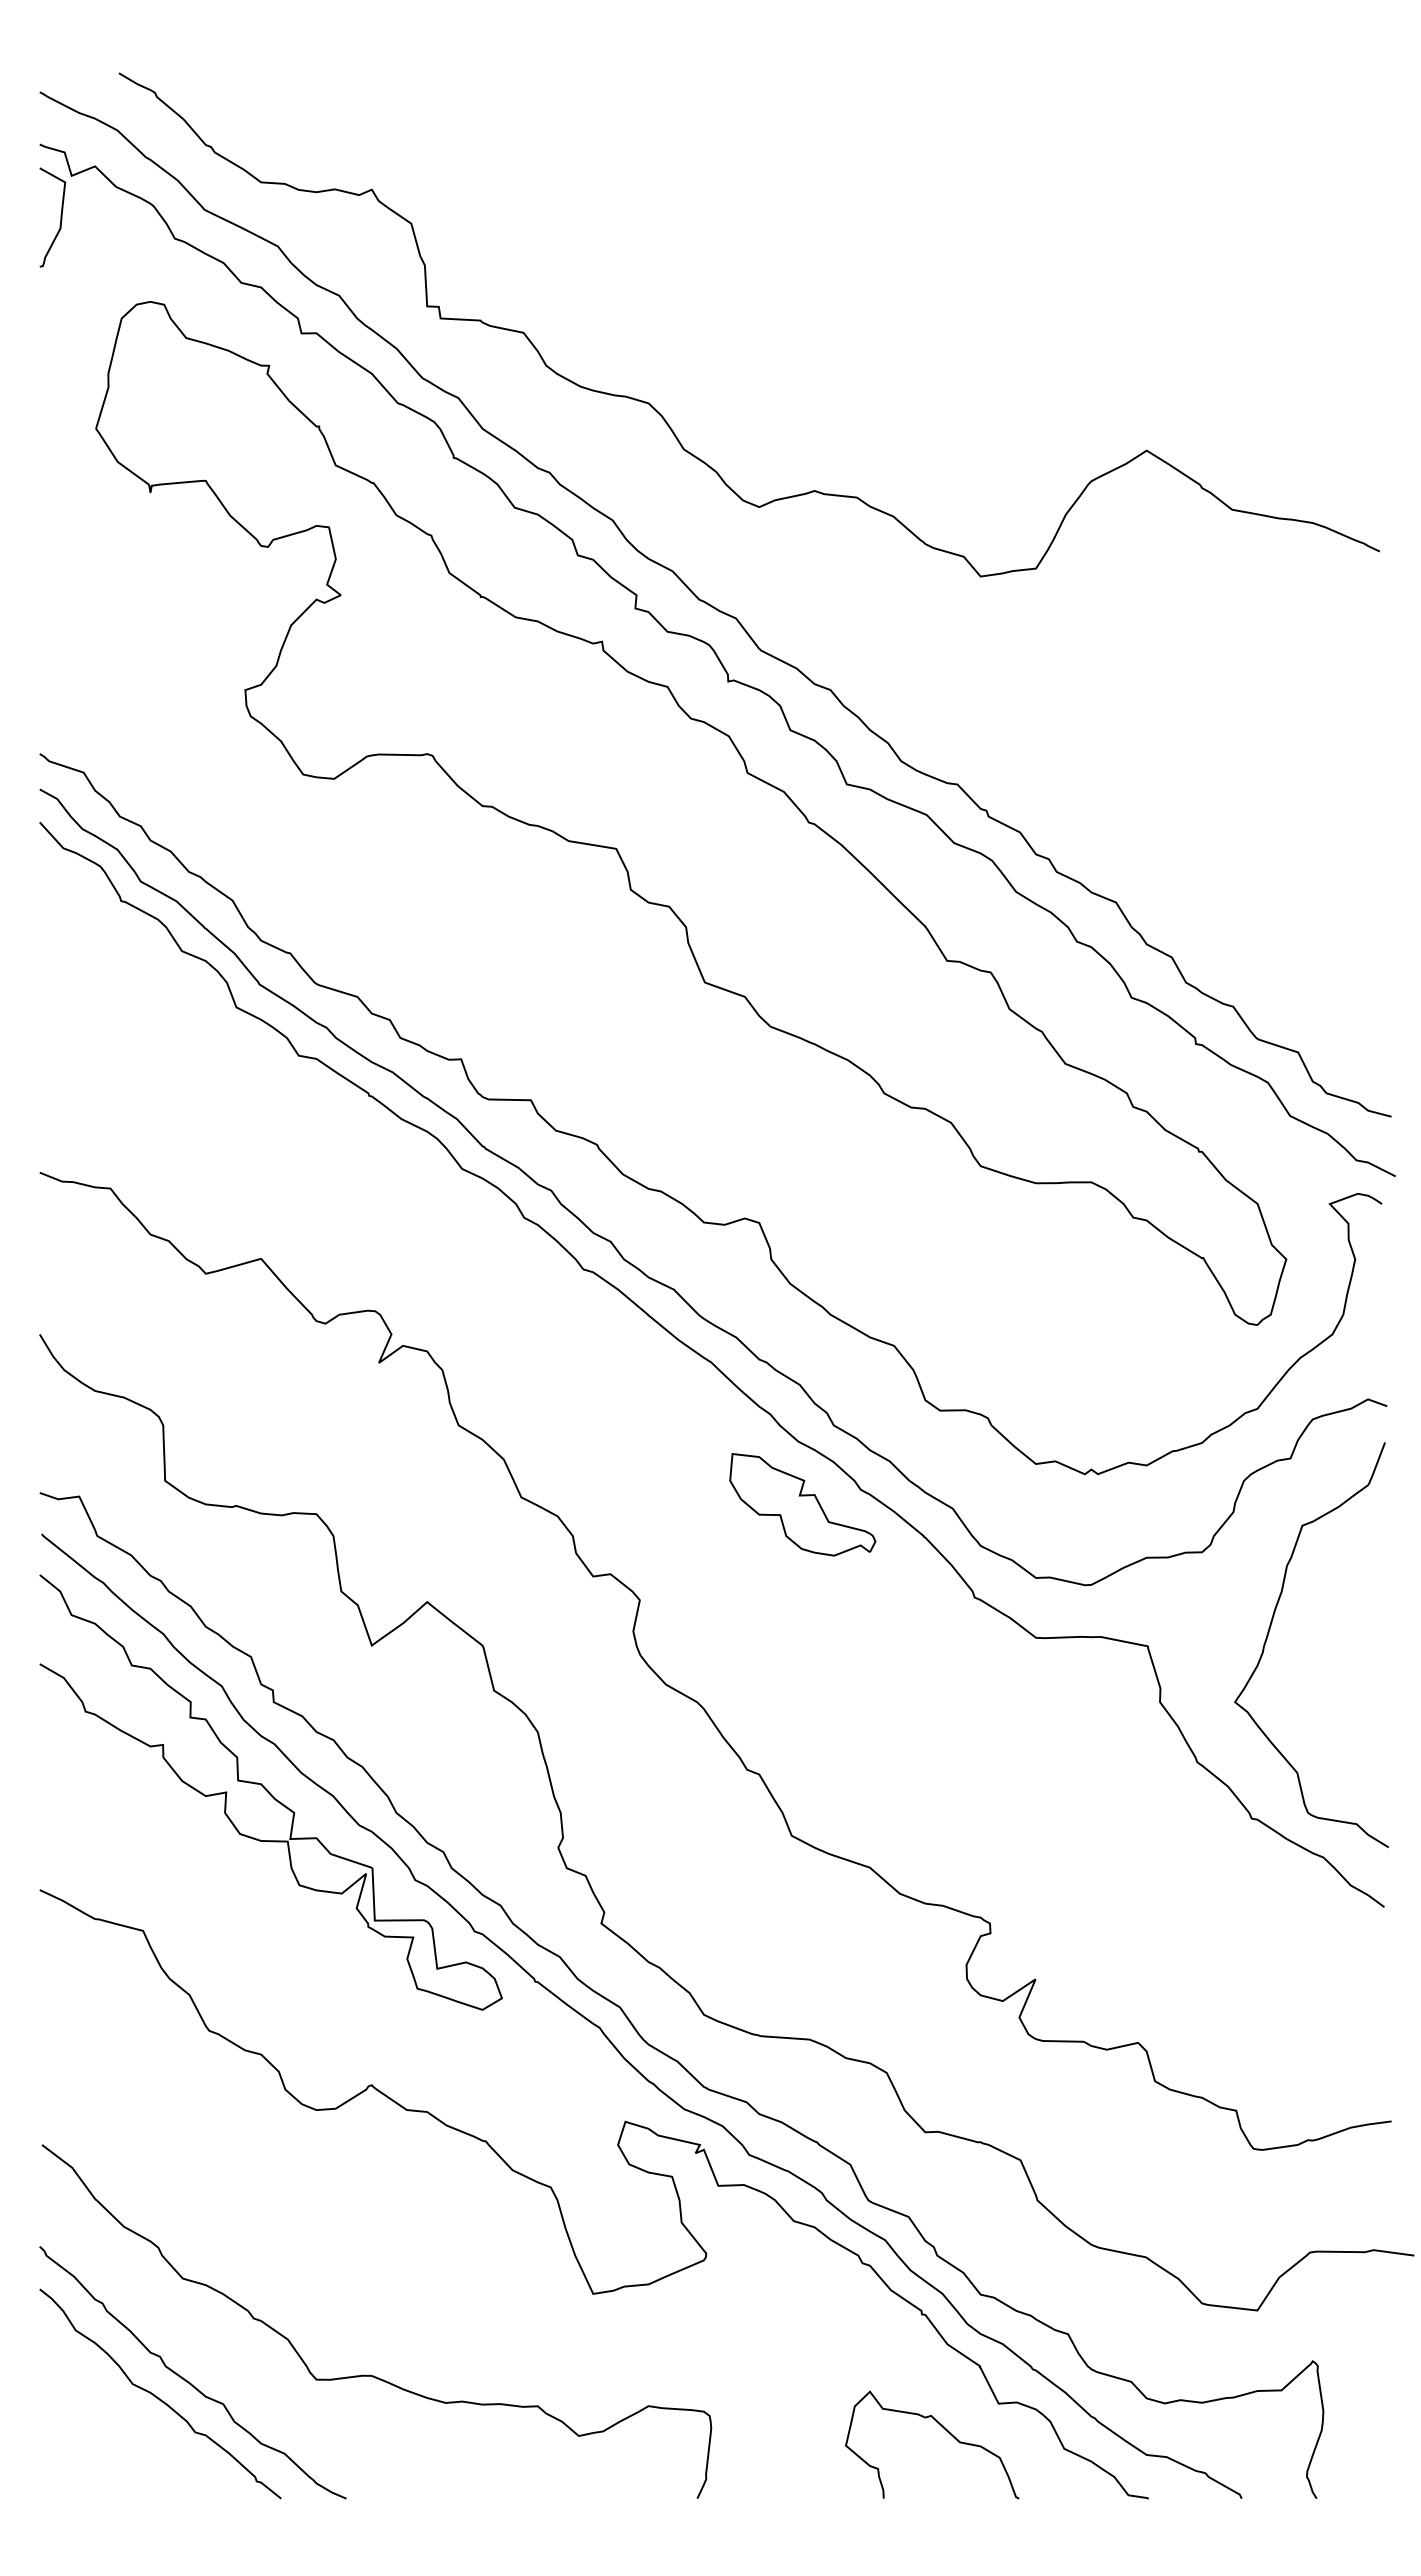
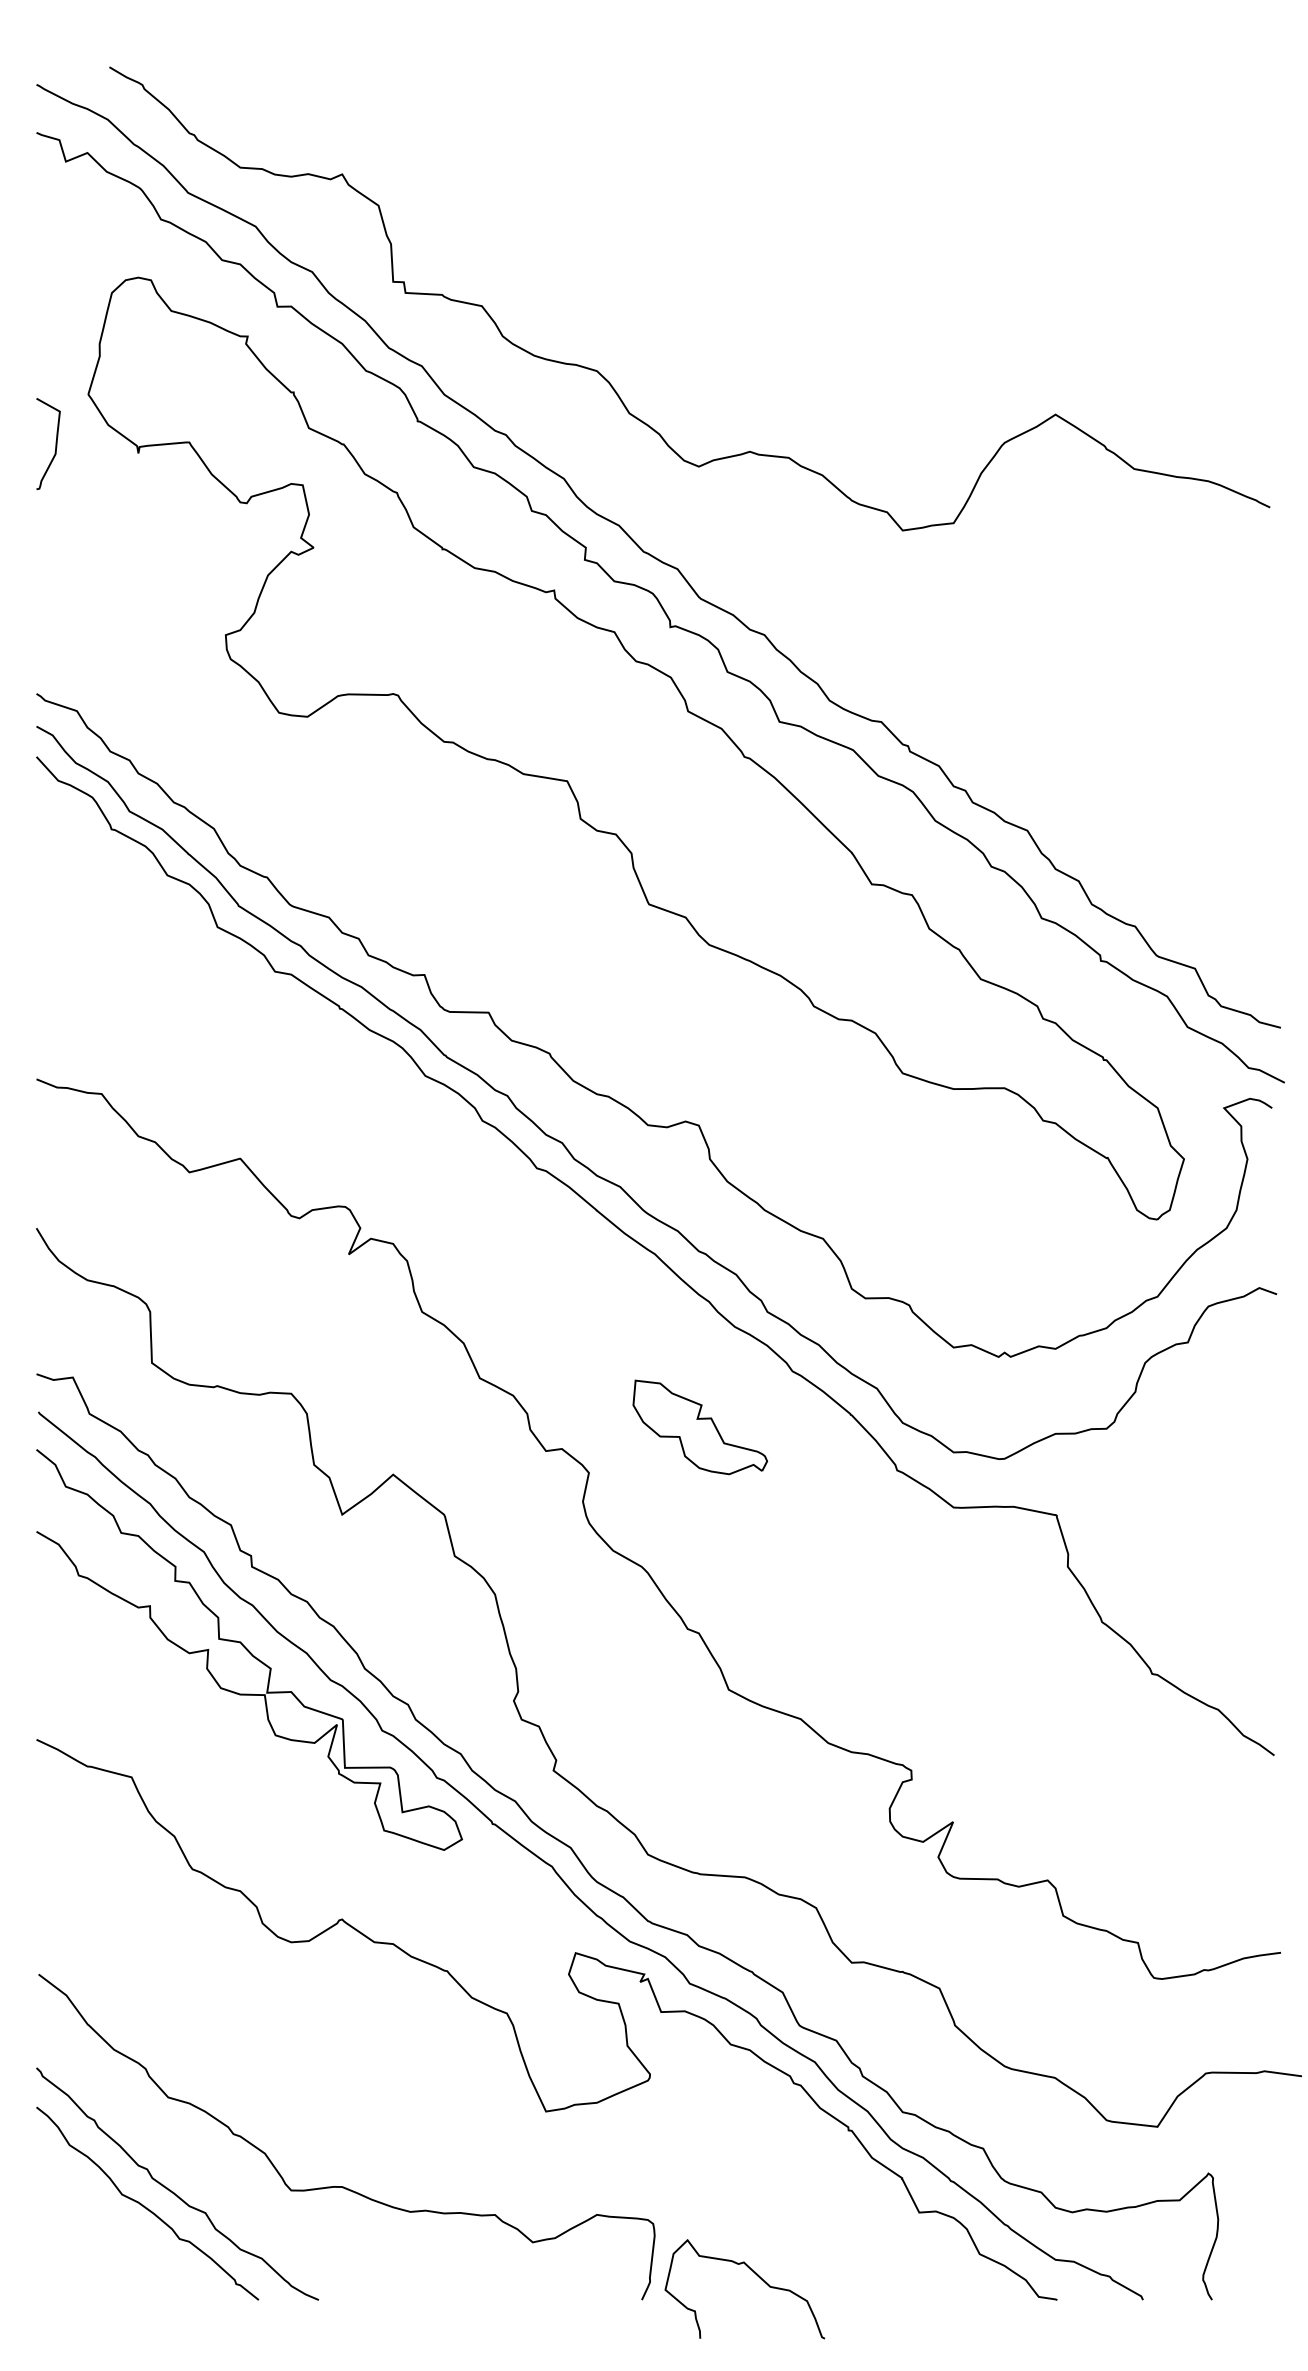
curve: (60, 217) -> (55, 443), moved
part: (802, 1504) -> (700, 1427), moved
curve: (1270, 1629) -> (1169, 1499), removed
curve: (945, 2430) -> (757, 2275), moved

